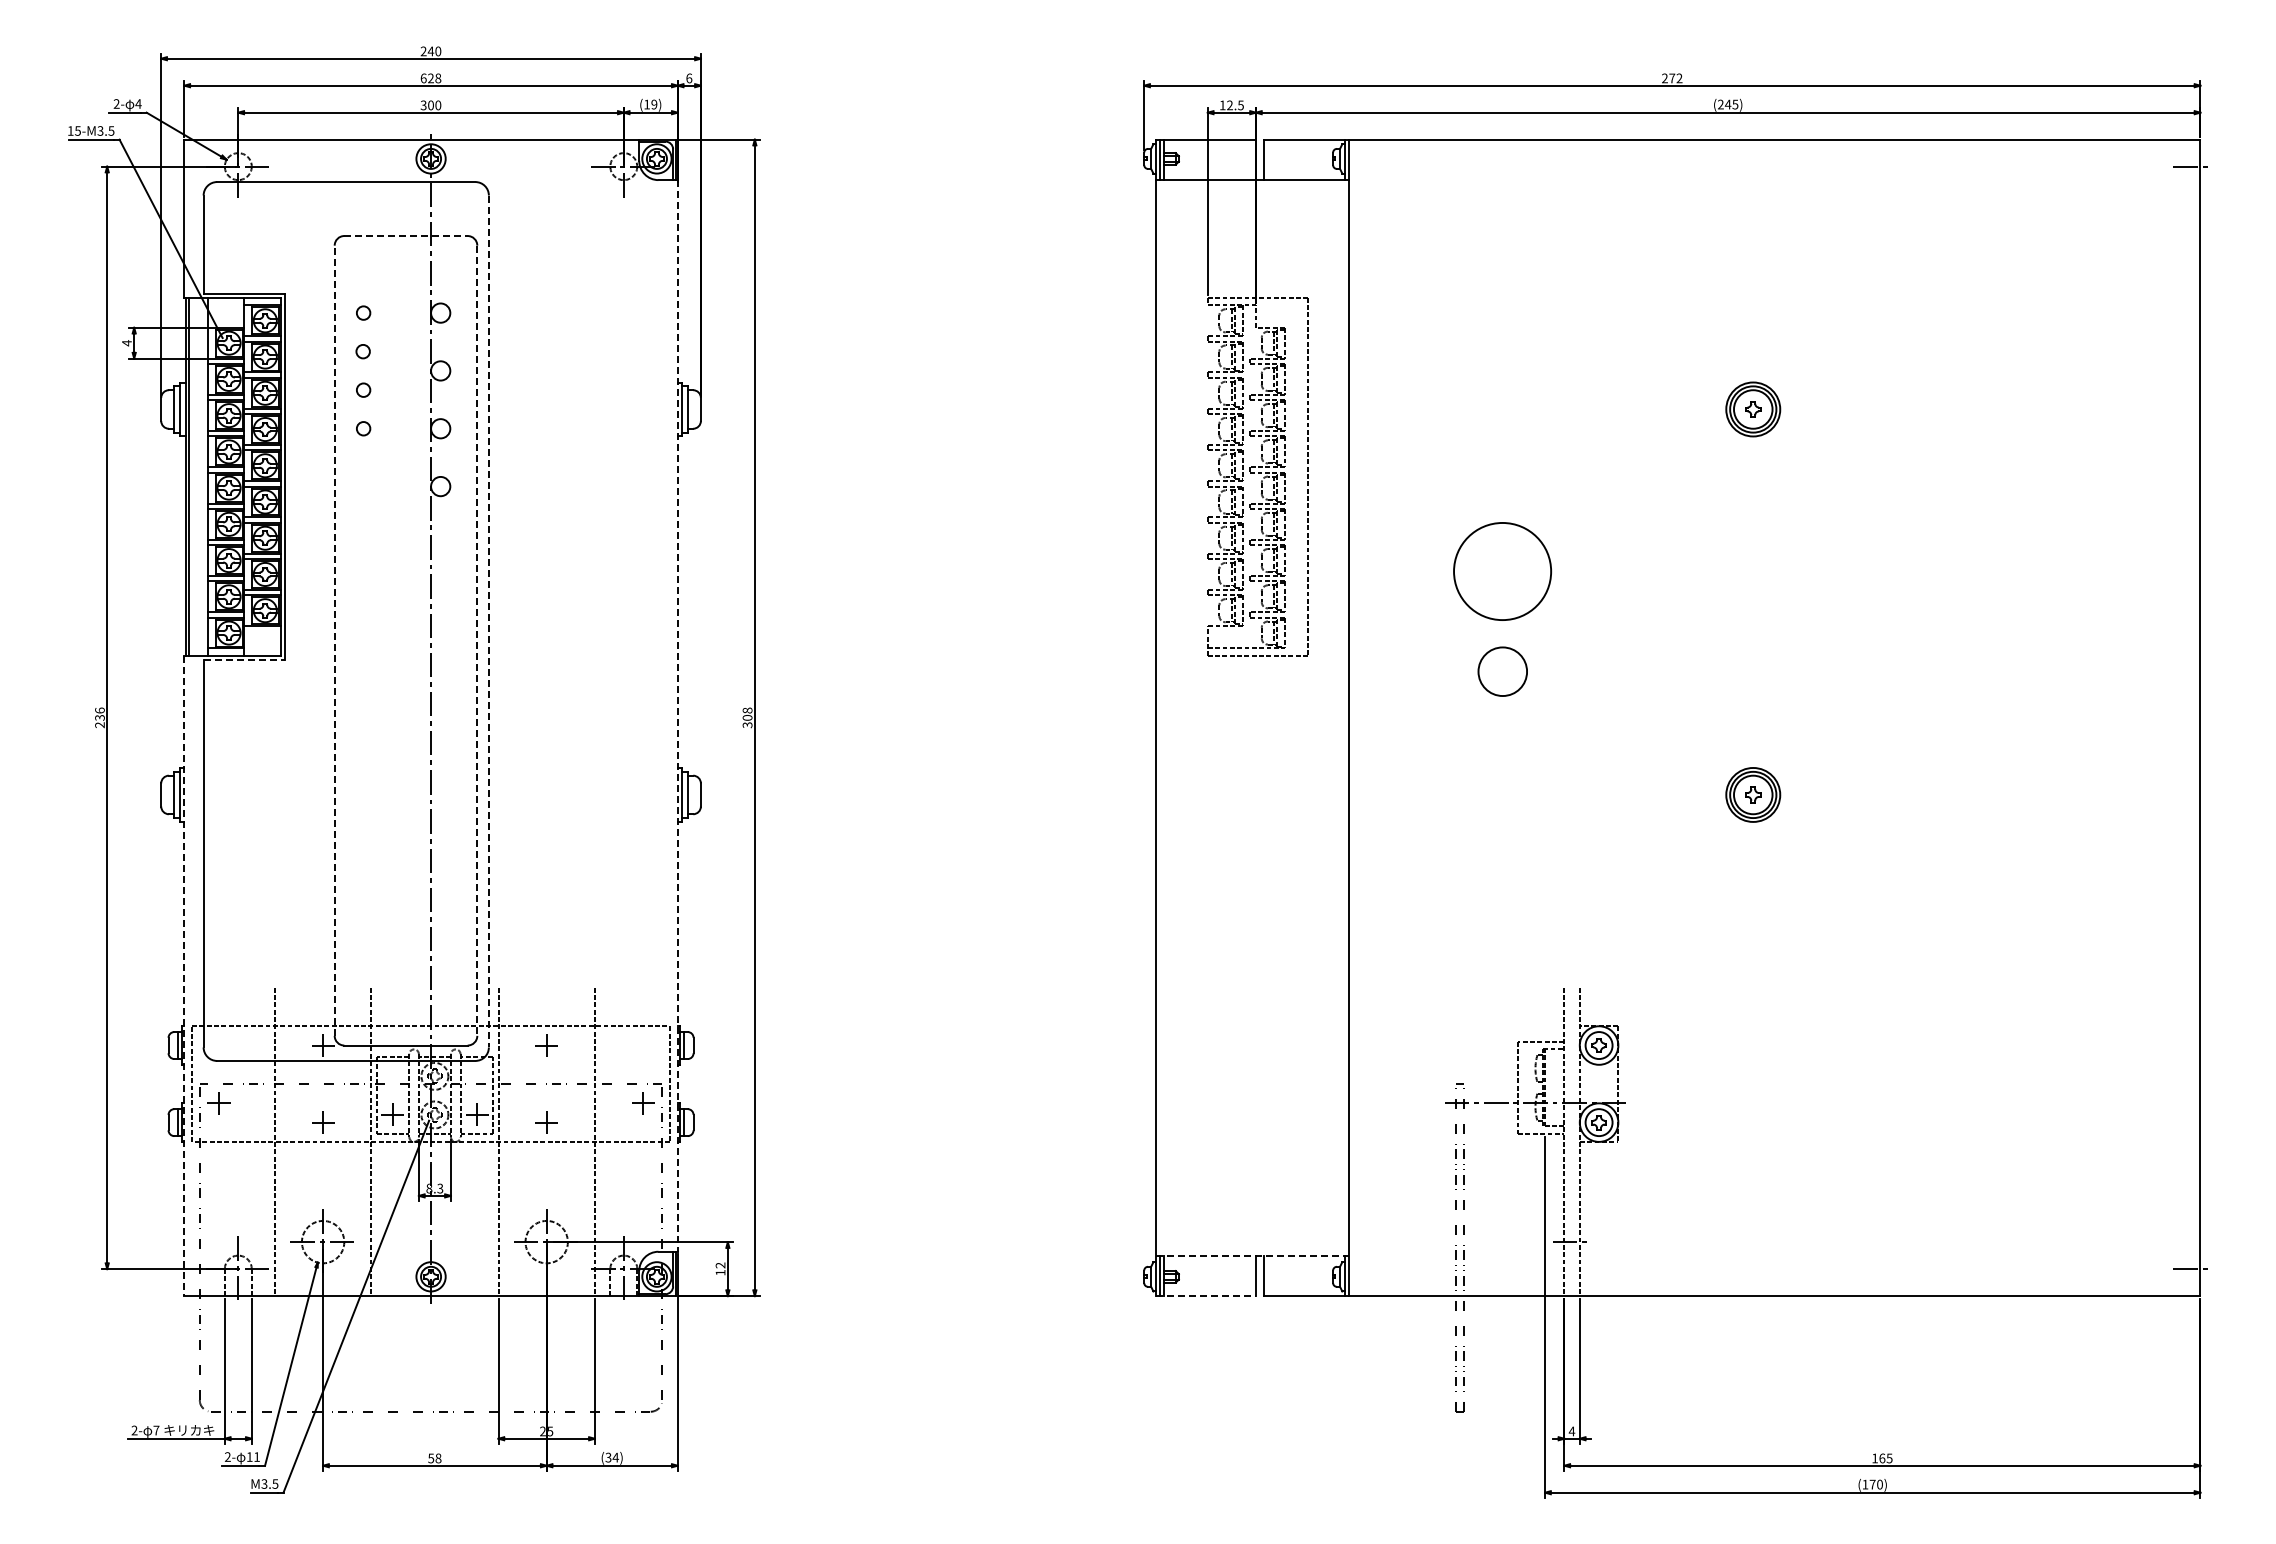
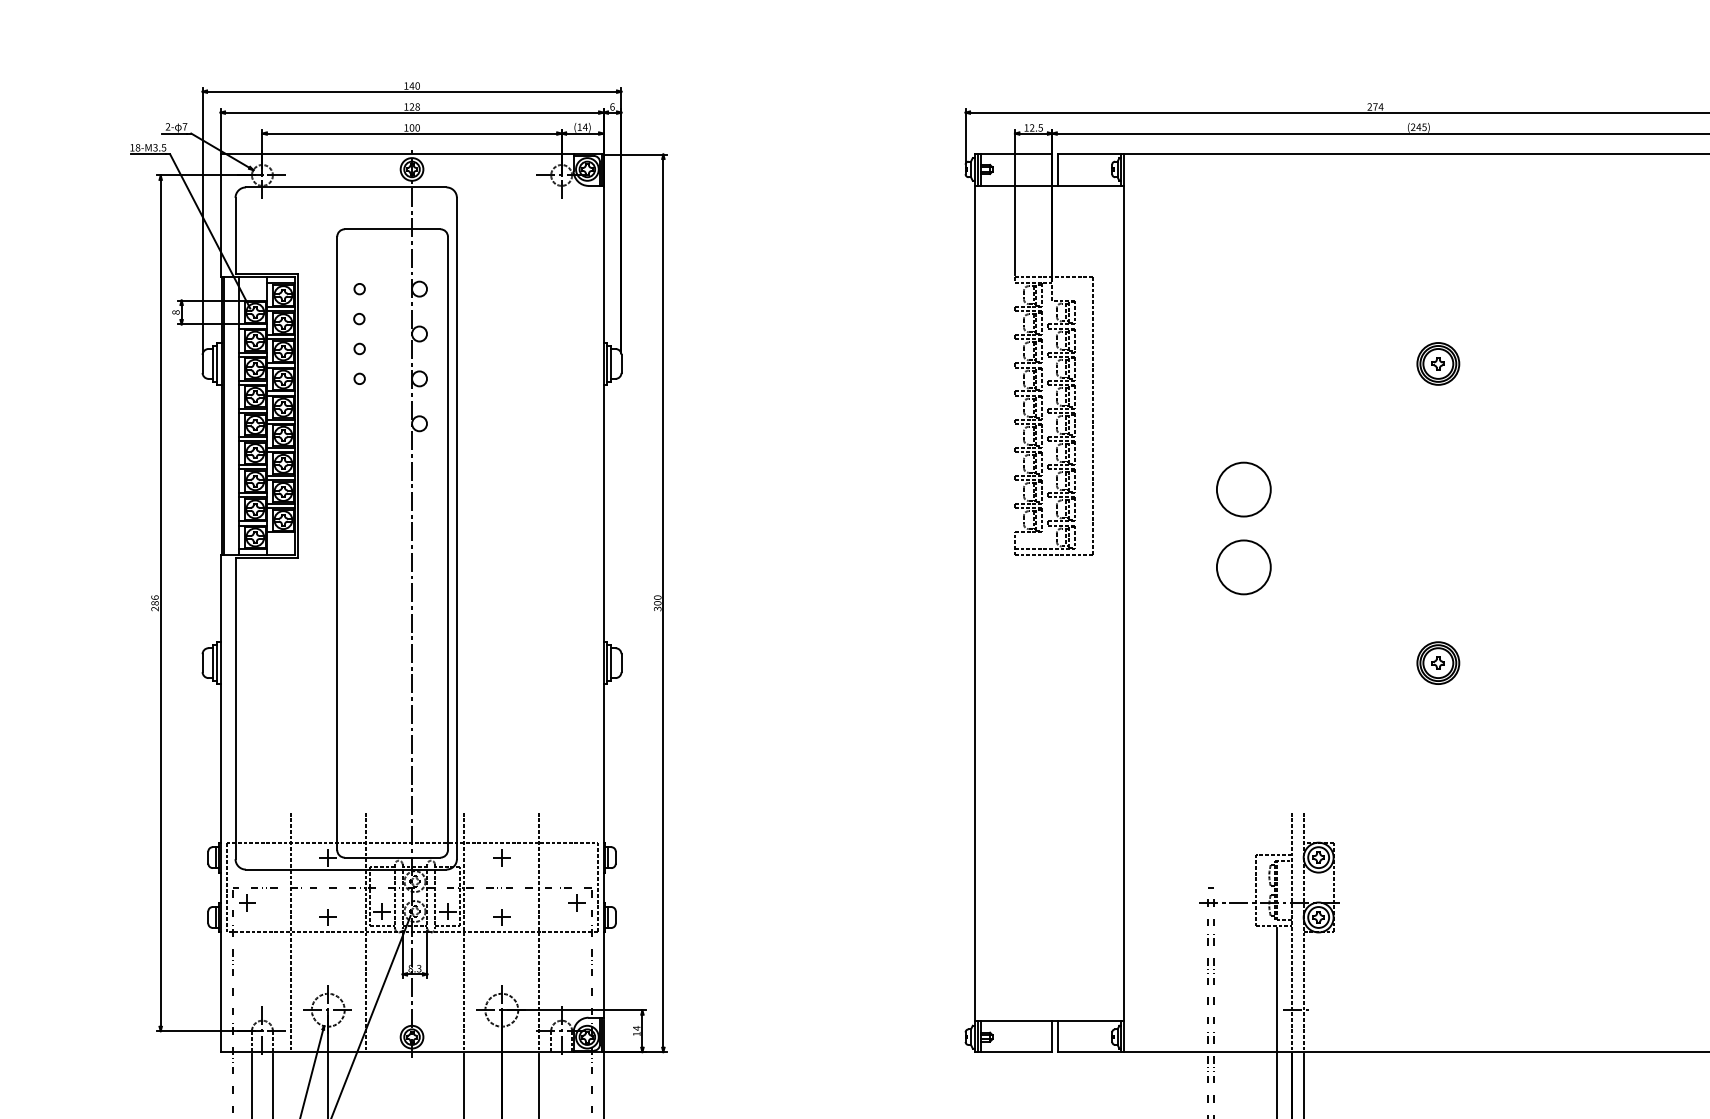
text: (423, 50) -> (406, 85), 240 -> 140
text: (423, 78) -> (406, 107), 628 -> 128
text: (1679, 78) -> (1381, 107), 272 -> 274
text: (138, 103) -> (184, 126), 4 -> 7
text: (654, 104) -> (585, 127), (19) -> (14)
text: (423, 105) -> (406, 127), 300 -> 100
text: (77, 130) -> (137, 147), 15-M3.5 -> 18-M3.5
line: (406, 236) -> (392, 229), dashed -> solid
text: (126, 343) -> (175, 312), 4 -> 8
circle: (1502, 570) -> (1243, 488), size x0.71
line: (488, 621) -> (456, 528), dashed -> solid
line: (334, 640) -> (337, 543), dashed -> solid
line: (477, 641) -> (448, 544), dashed -> solid
line: (244, 660) -> (267, 558), dashed -> solid
circle: (1502, 671) -> (1243, 567), size x1.43
text: (747, 710) -> (657, 597), 308 -> 300
line: (677, 715) -> (603, 601), dashed -> solid
text: (99, 717) -> (154, 603), 236 -> 286
line: (184, 976) -> (220, 804), dashed -> solid
line: (1252, 1255) -> (1049, 1020), dashed -> solid
text: (720, 1265) -> (636, 1028), 12 -> 14
line: (1206, 1296) -> (1013, 1052), dashed -> solid

